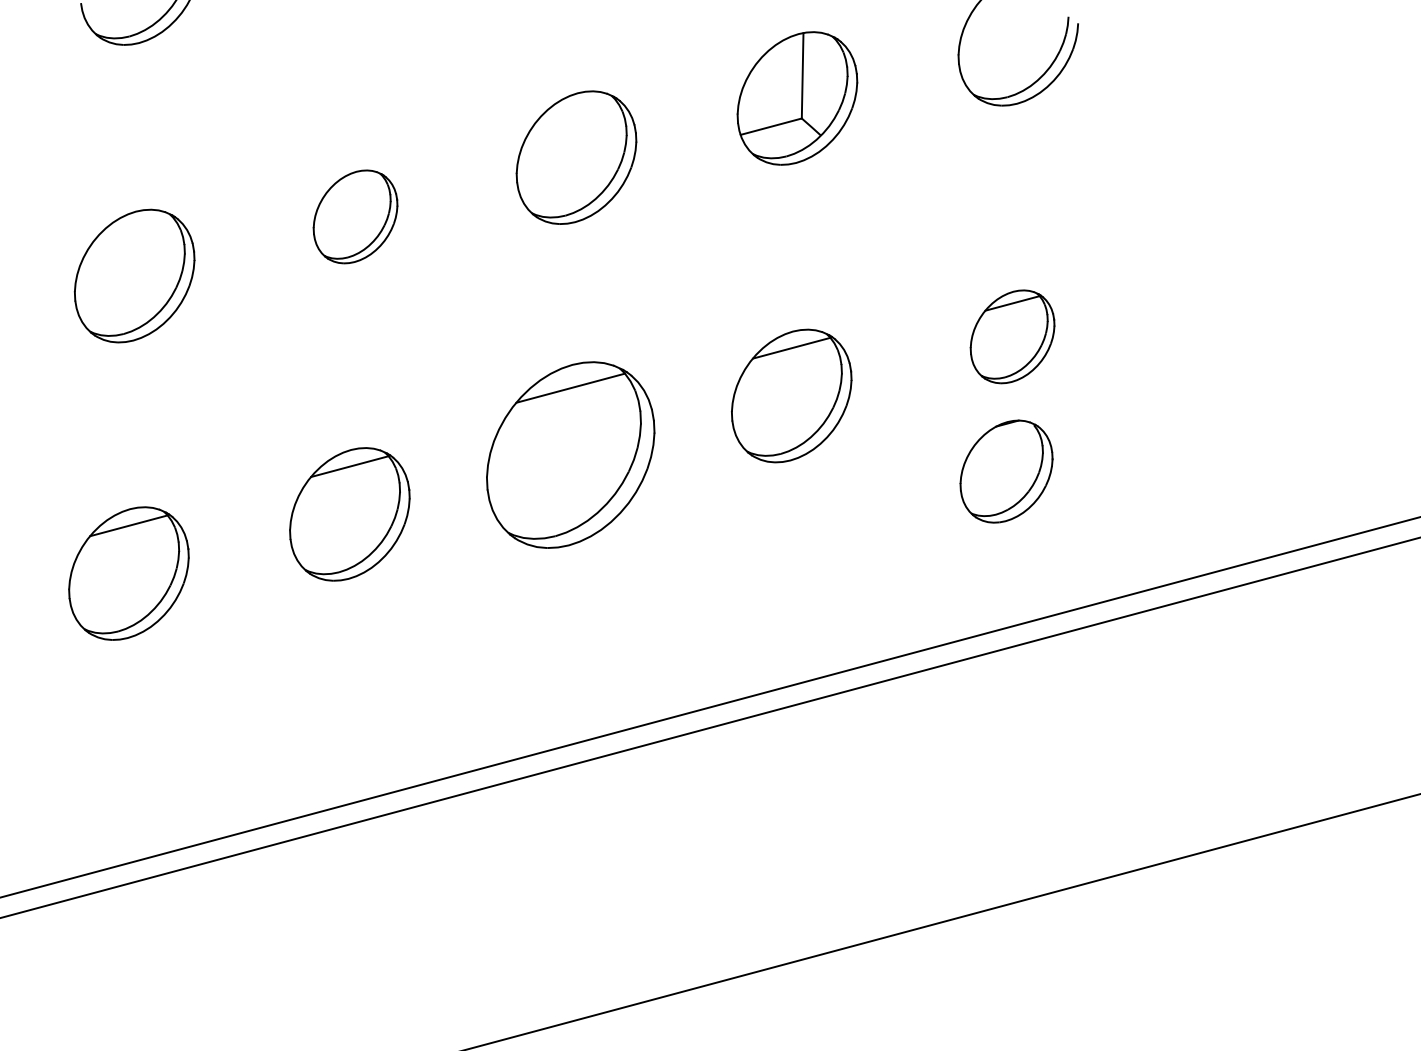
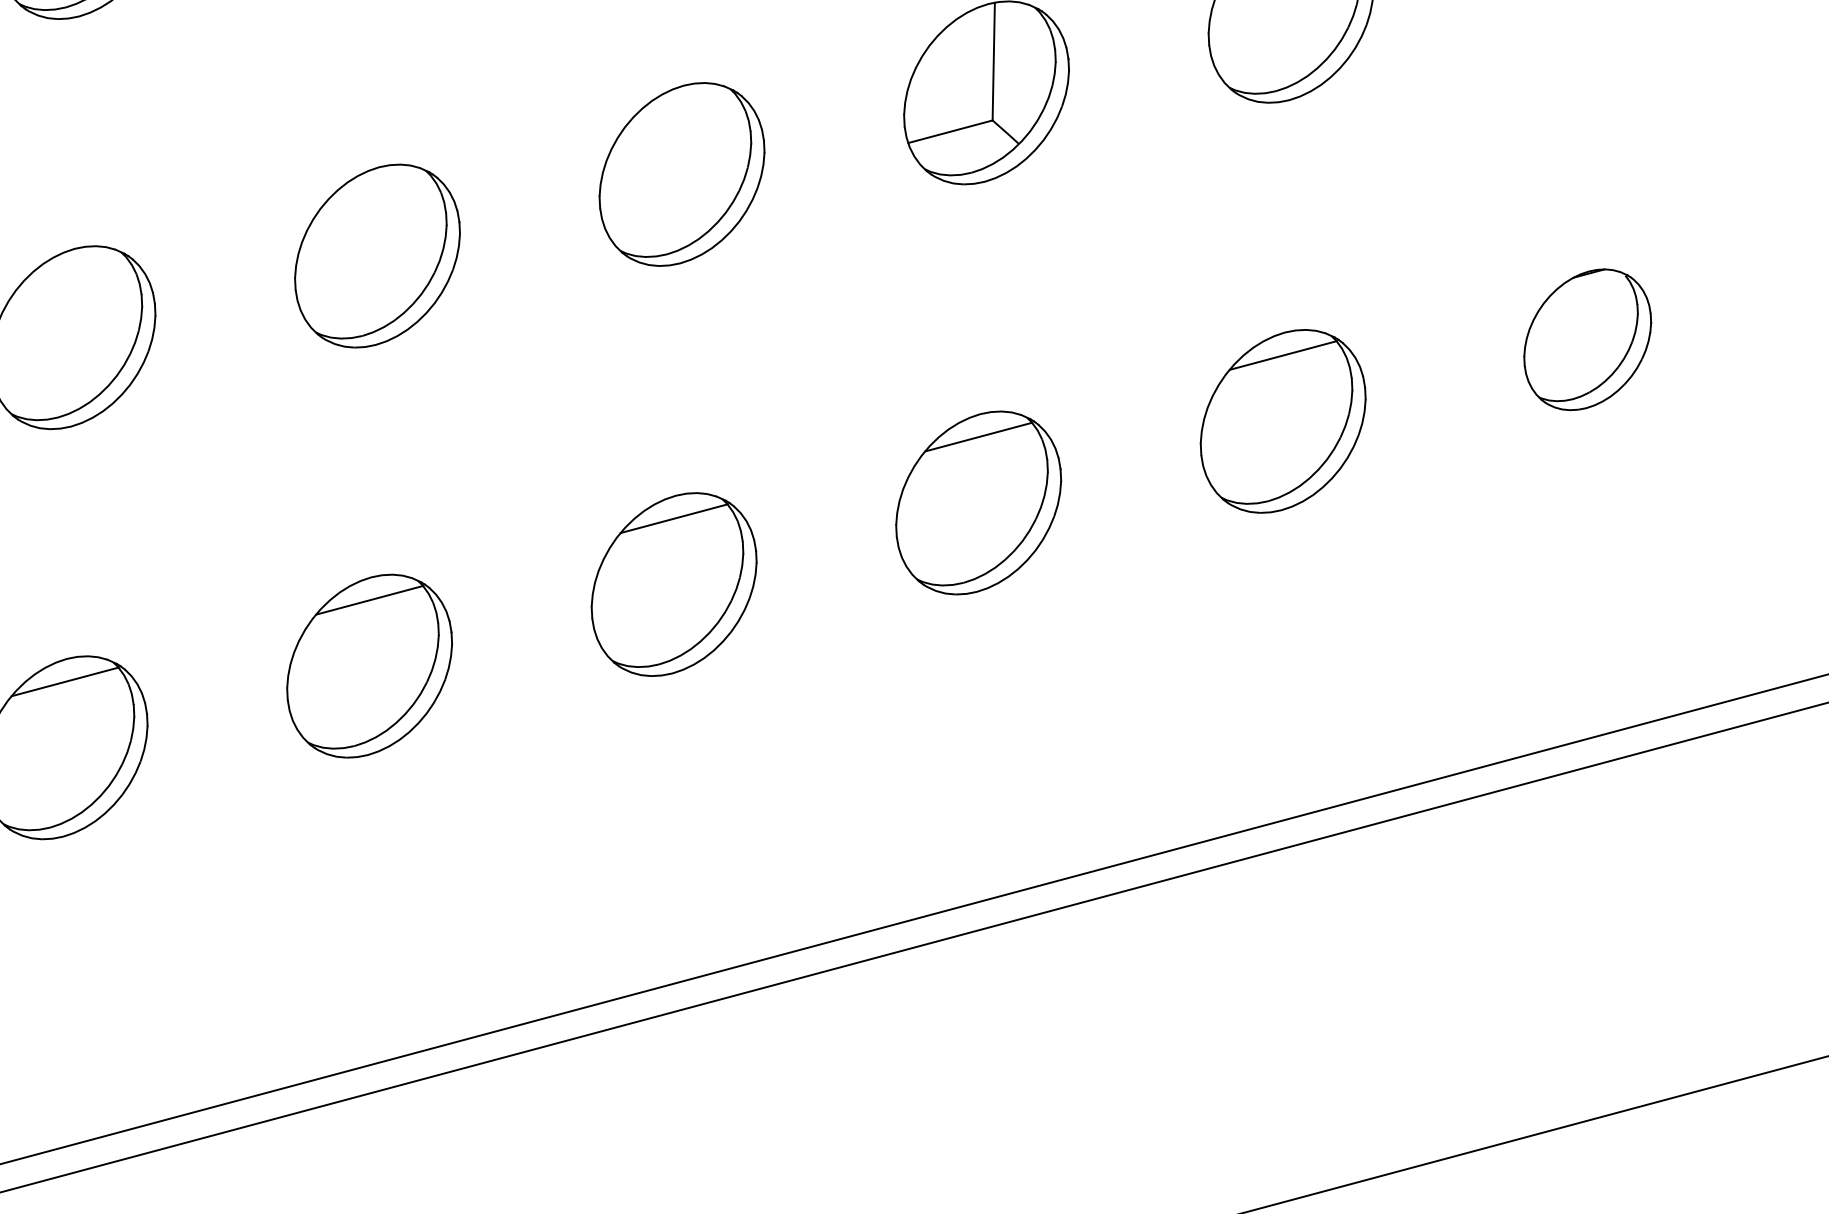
part: (355, 216) -> (377, 255), size x1.43
part: (1012, 336) -> (1283, 420), size x1.43
part: (570, 455) -> (673, 584), size x0.71
part: (1006, 471) -> (1587, 339), moved

